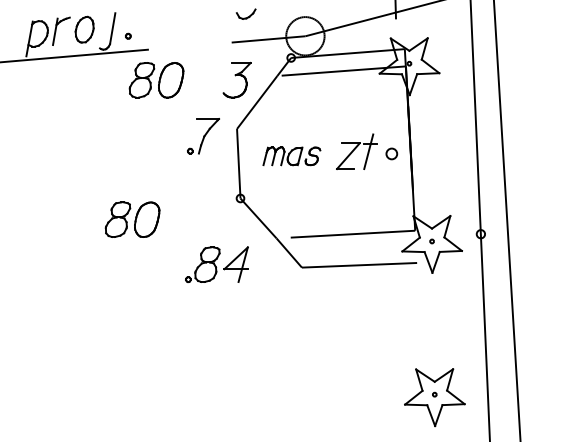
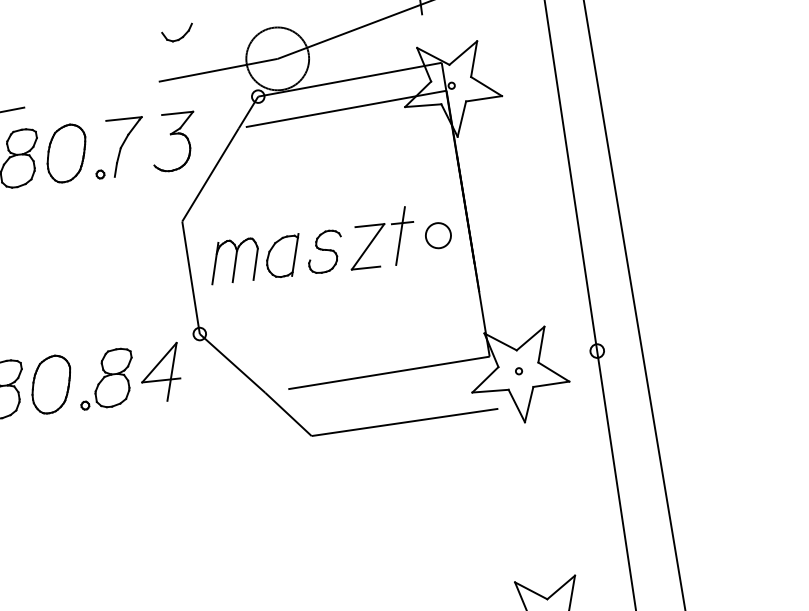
part: (203, 136) -> (119, 148), moved
circle: (391, 153) -> (437, 234), size x1.43
part: (291, 155) -> (275, 255), size x1.43
part: (216, 264) -> (128, 376), moved

